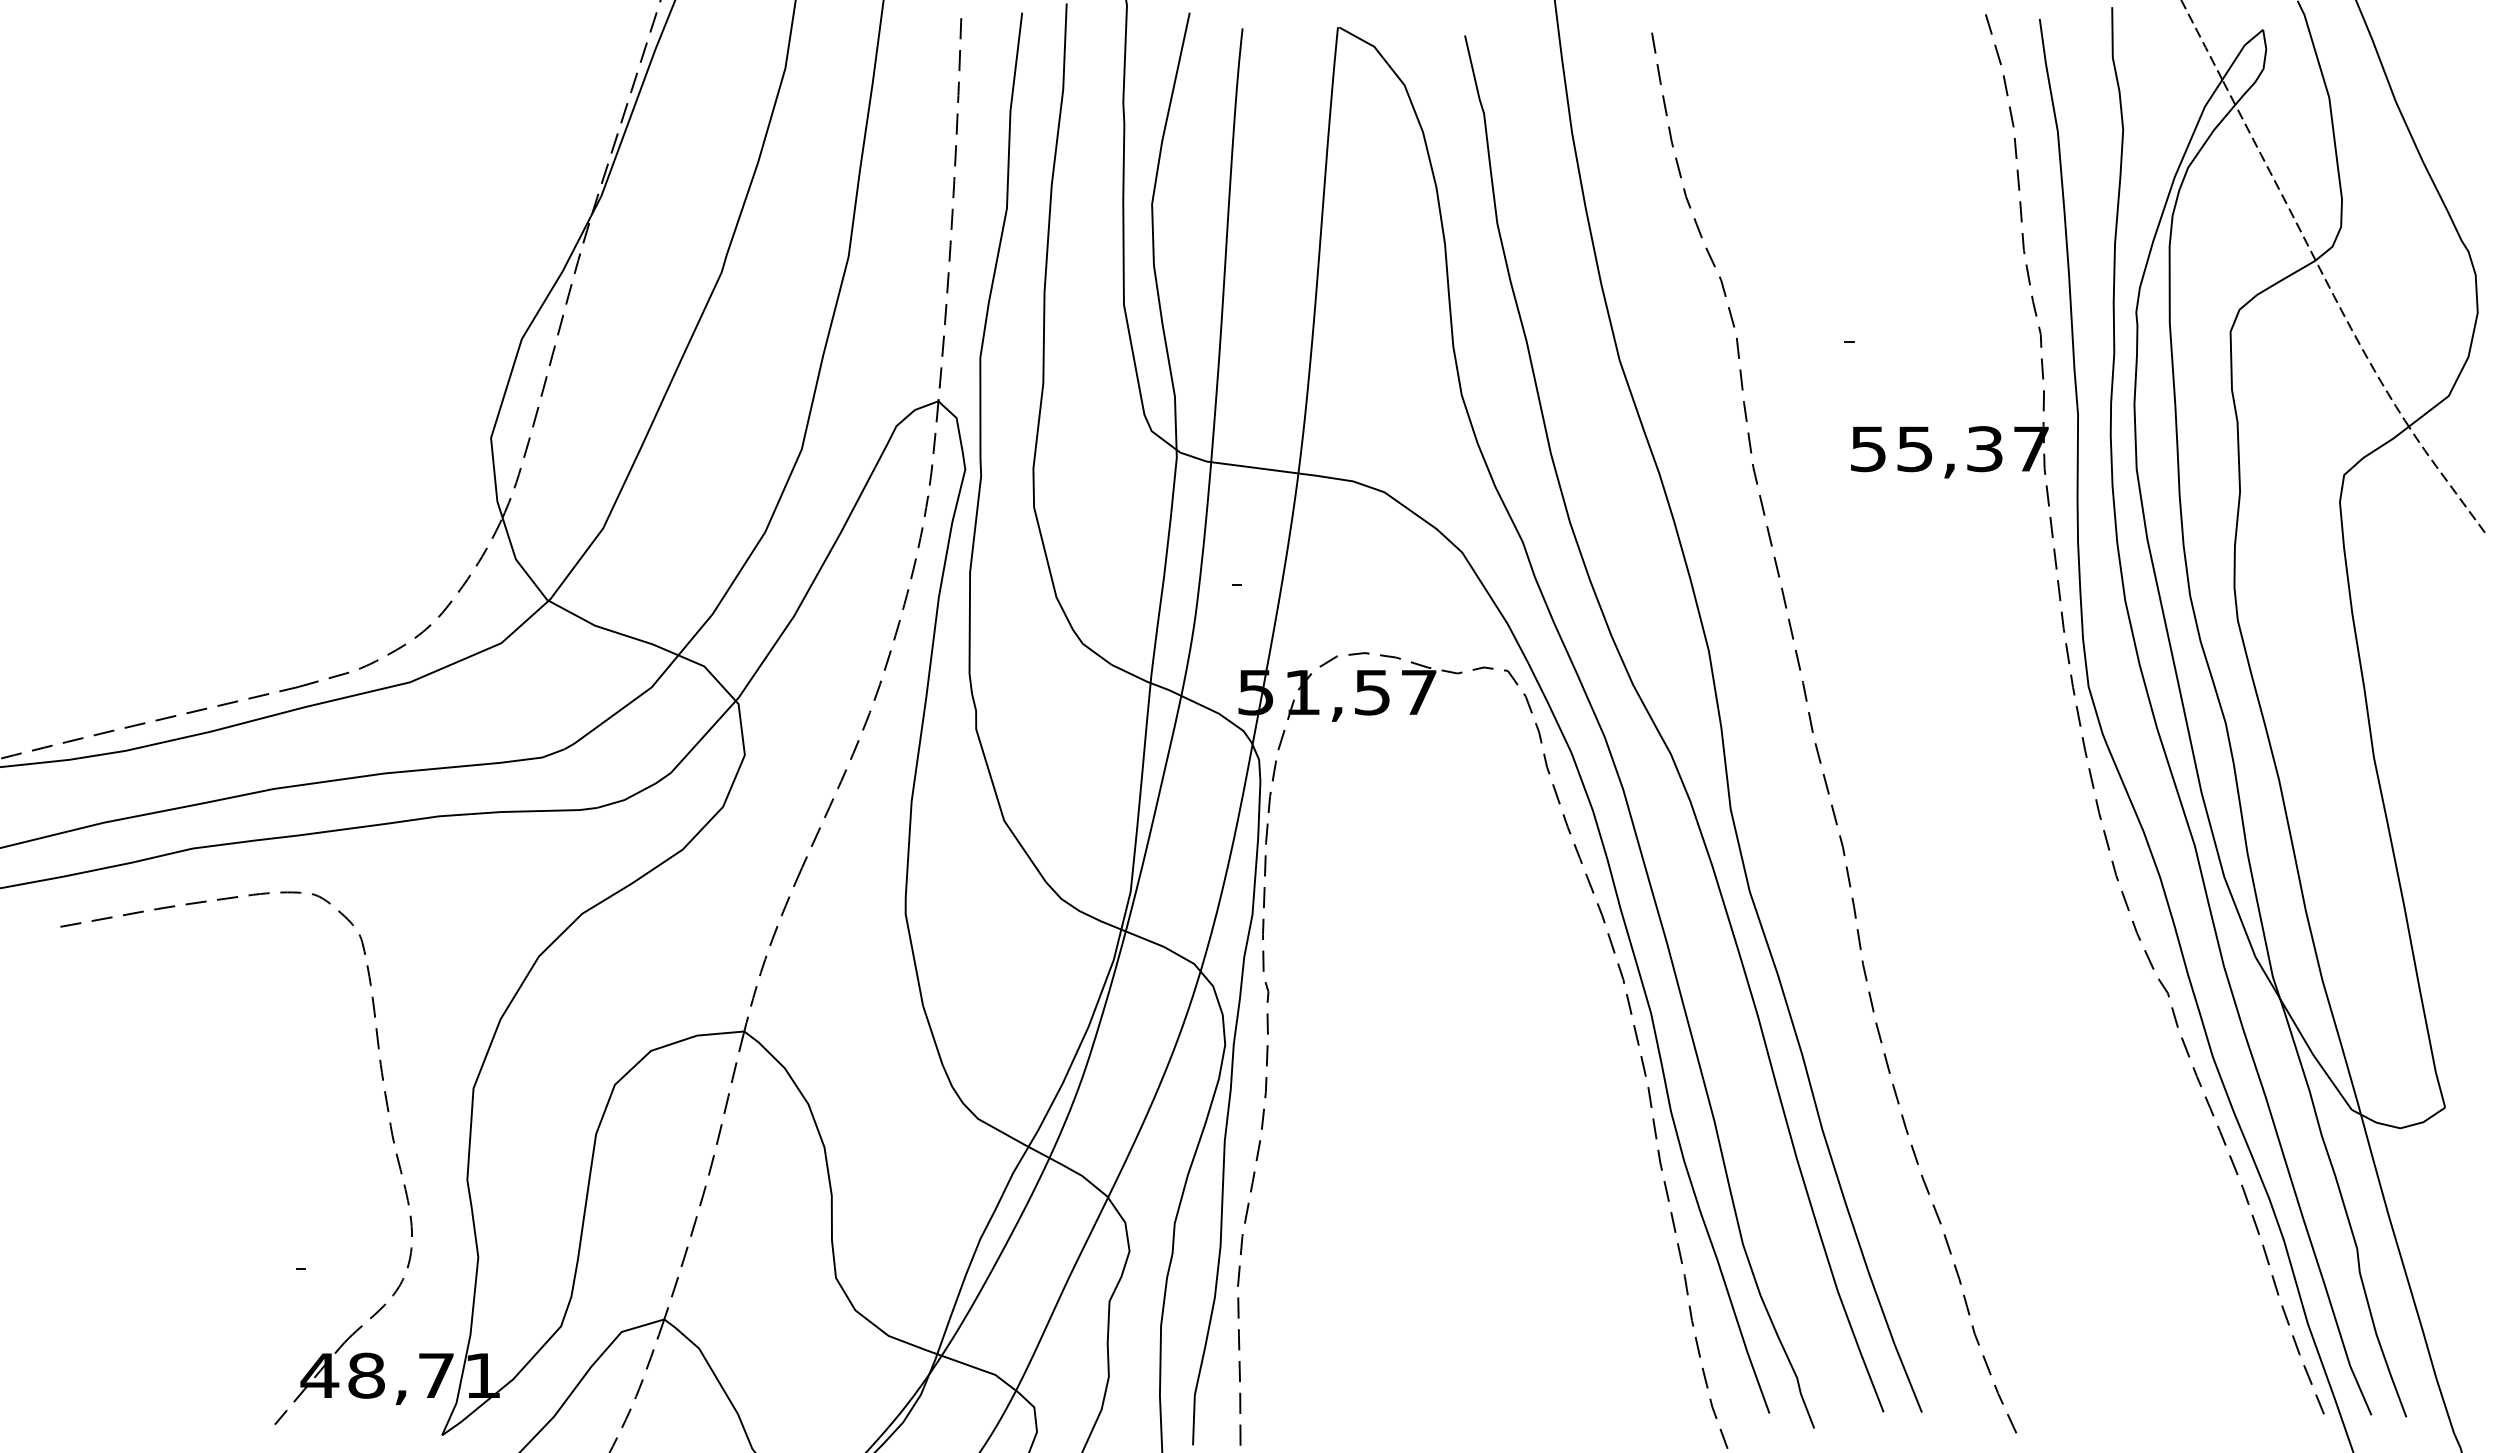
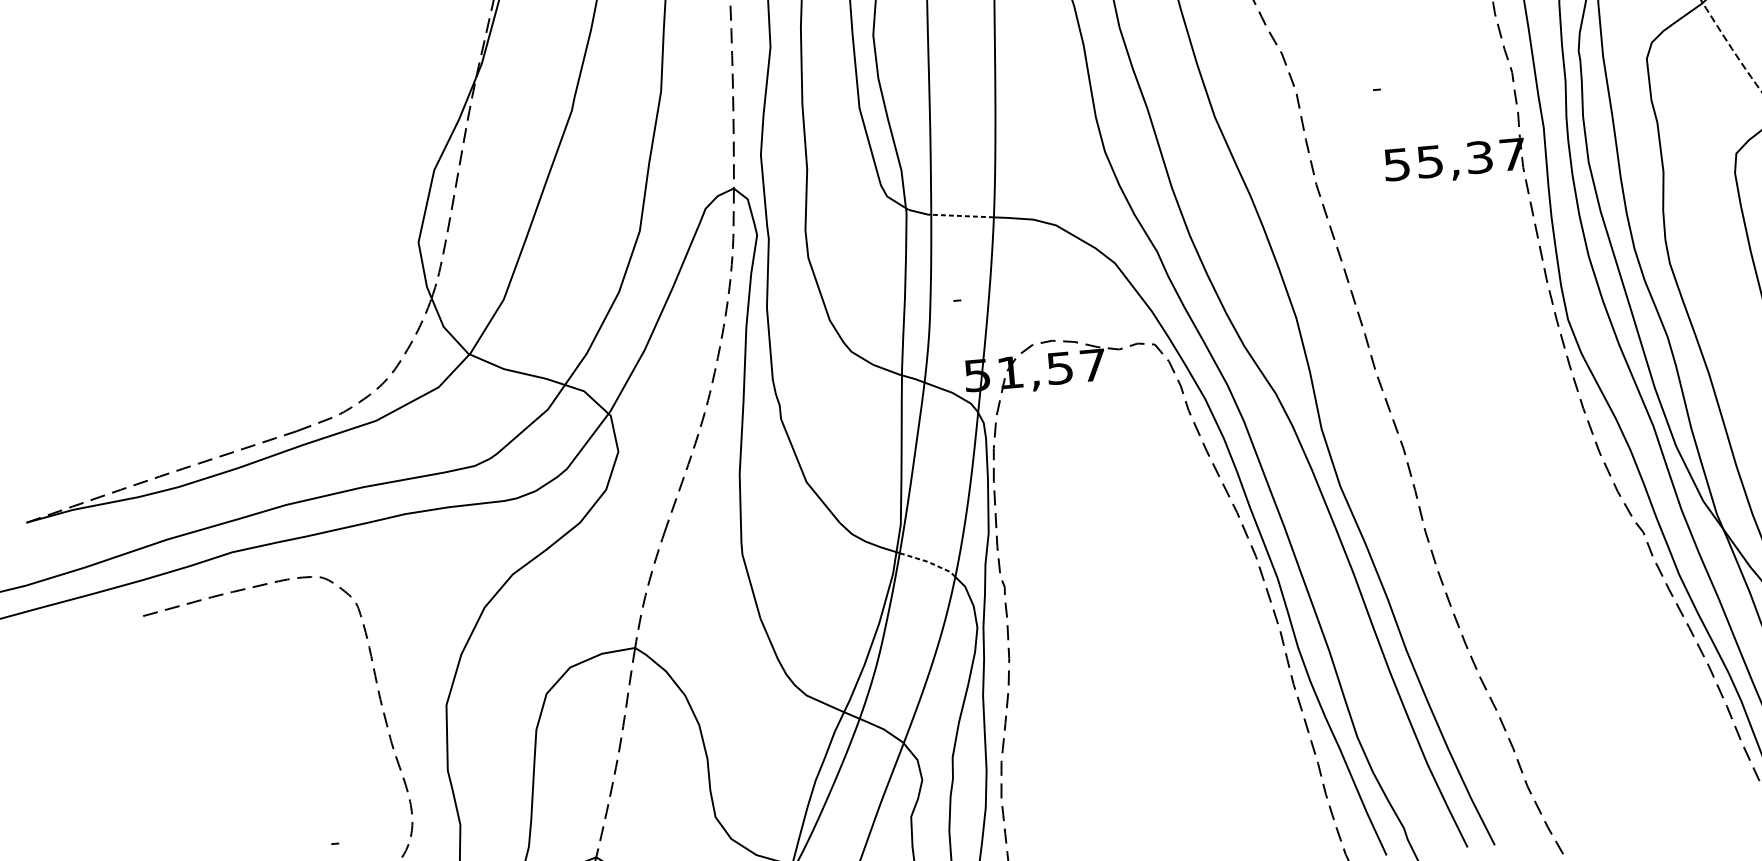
line: (1254, 467) -> (962, 215), solid -> dashed
line: (1164, 947) -> (928, 562), solid -> dashed

